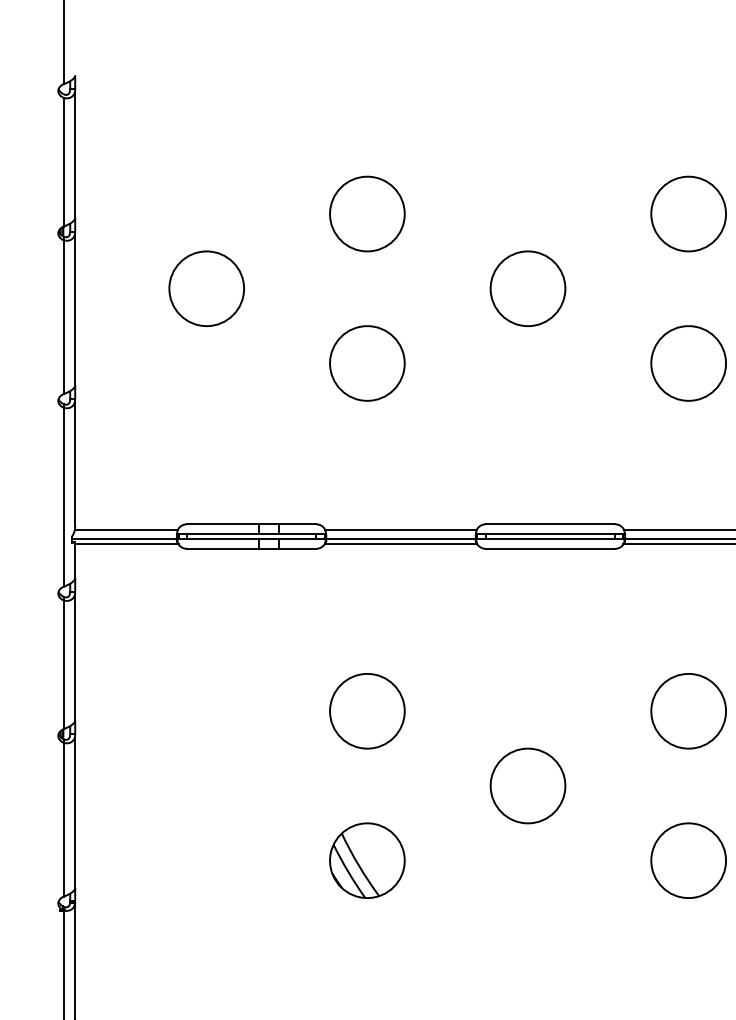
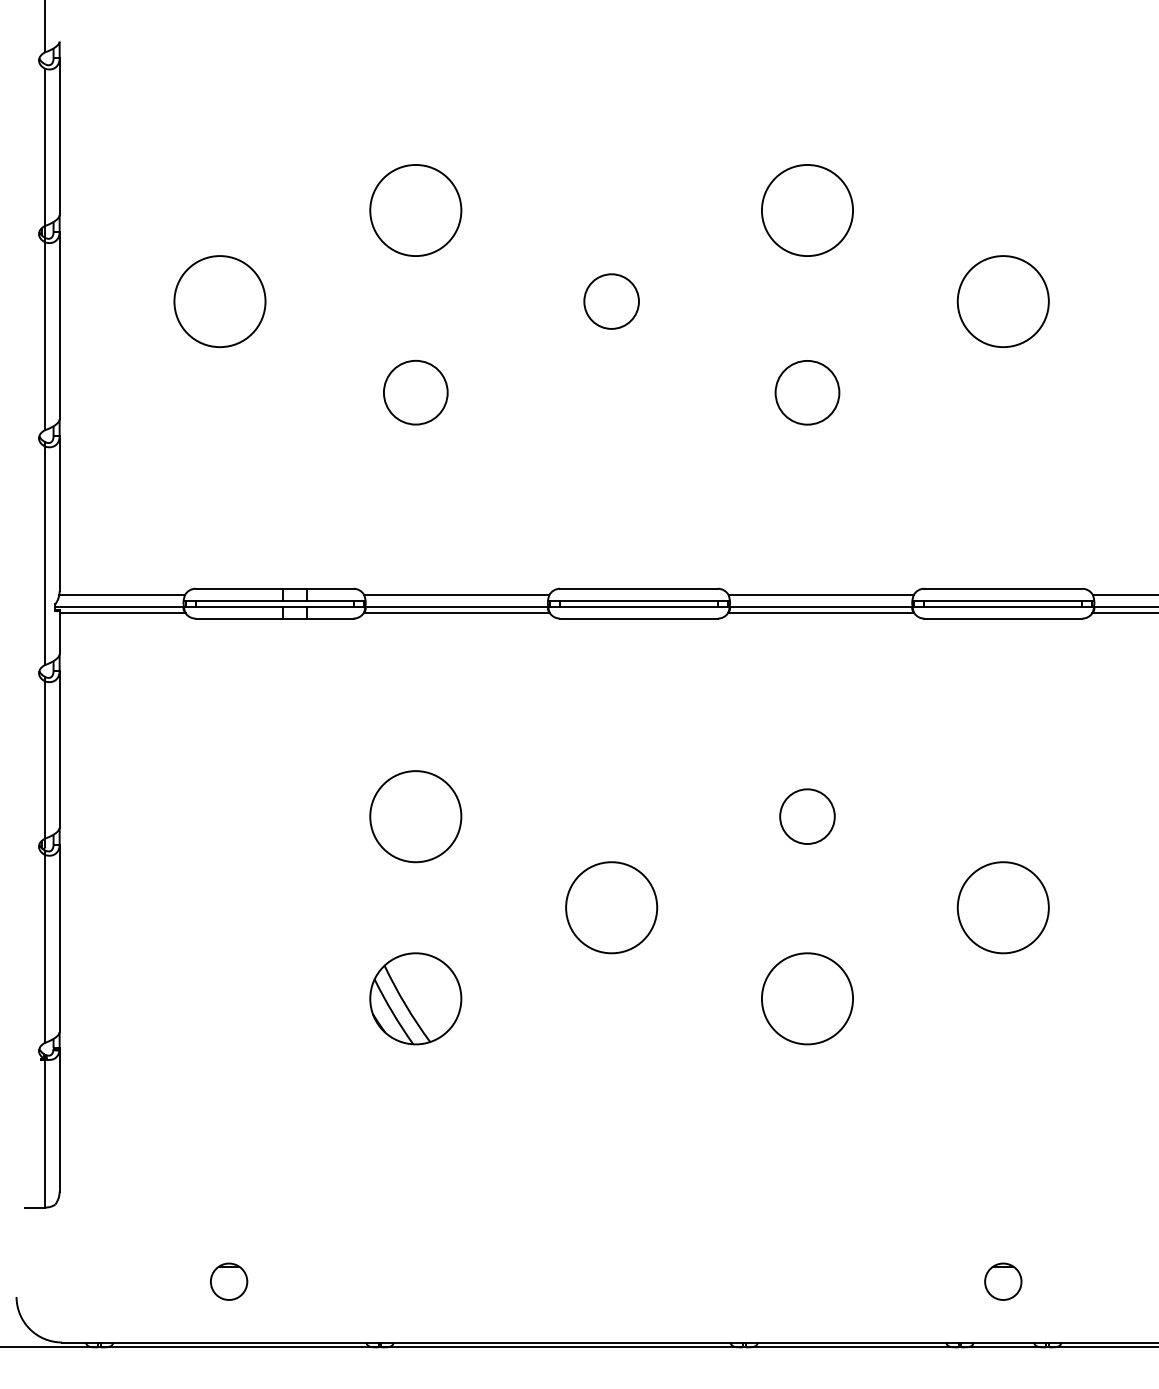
circle: (527, 288) -> (611, 301), size x0.6
circle: (367, 363) -> (415, 392), size x0.7
circle: (688, 363) -> (807, 392), size x0.7
circle: (688, 711) -> (807, 816), size x0.6

